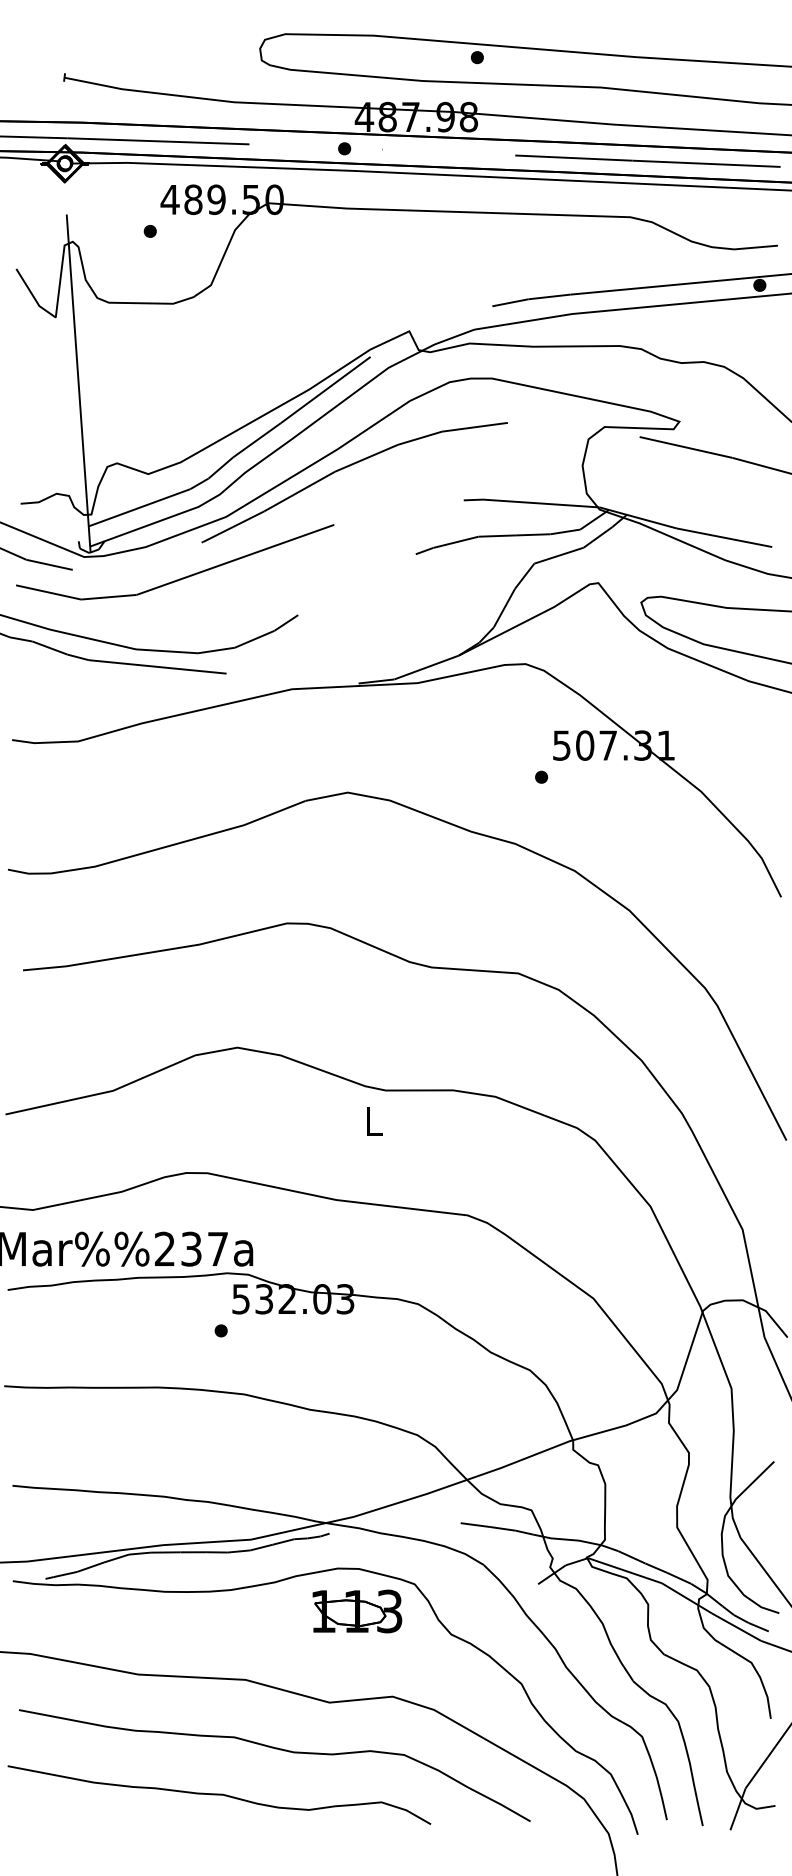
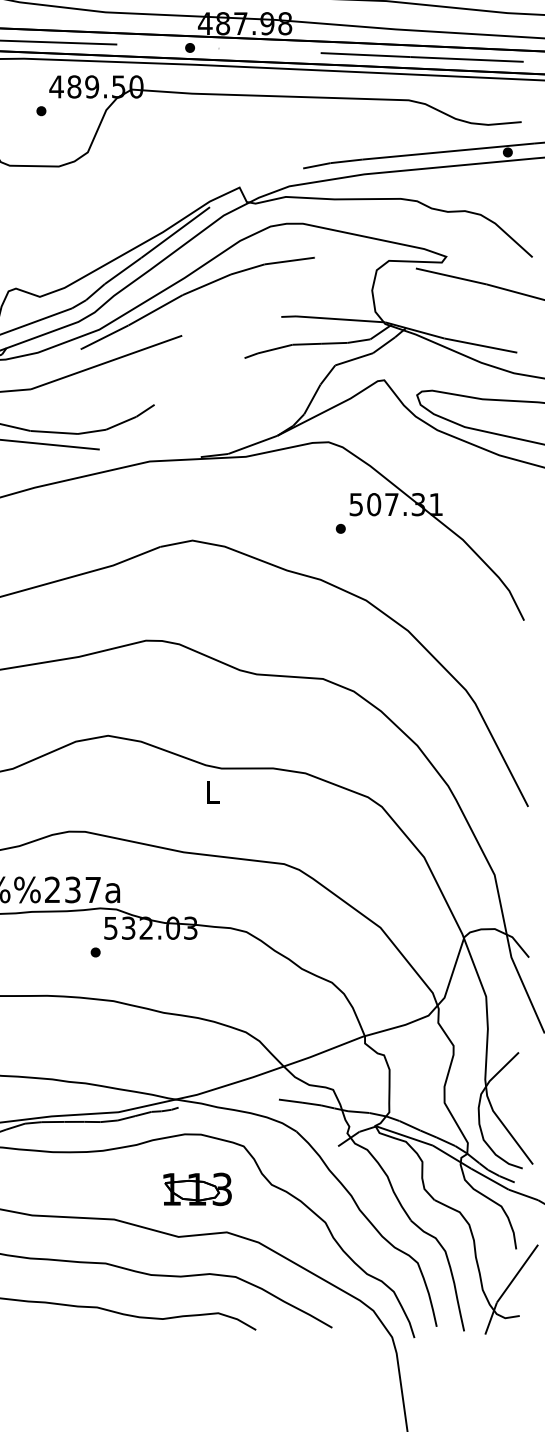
part: (357, 1611) -> (197, 1189), moved

